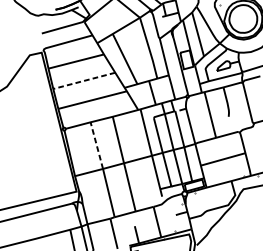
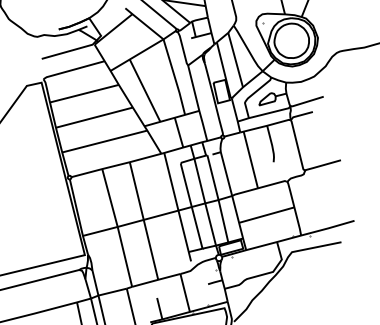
line: (84, 80) -> (94, 117), dashed -> solid
line: (96, 146) -> (109, 198), dashed -> solid

